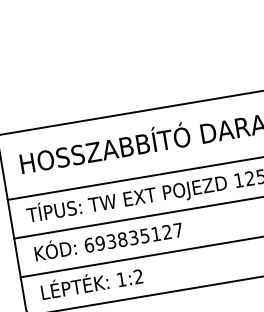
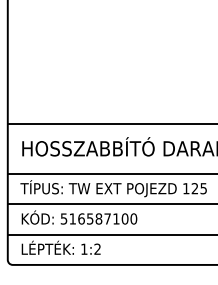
text: (133, 237) -> (98, 218), 693835127 -> 516587100

